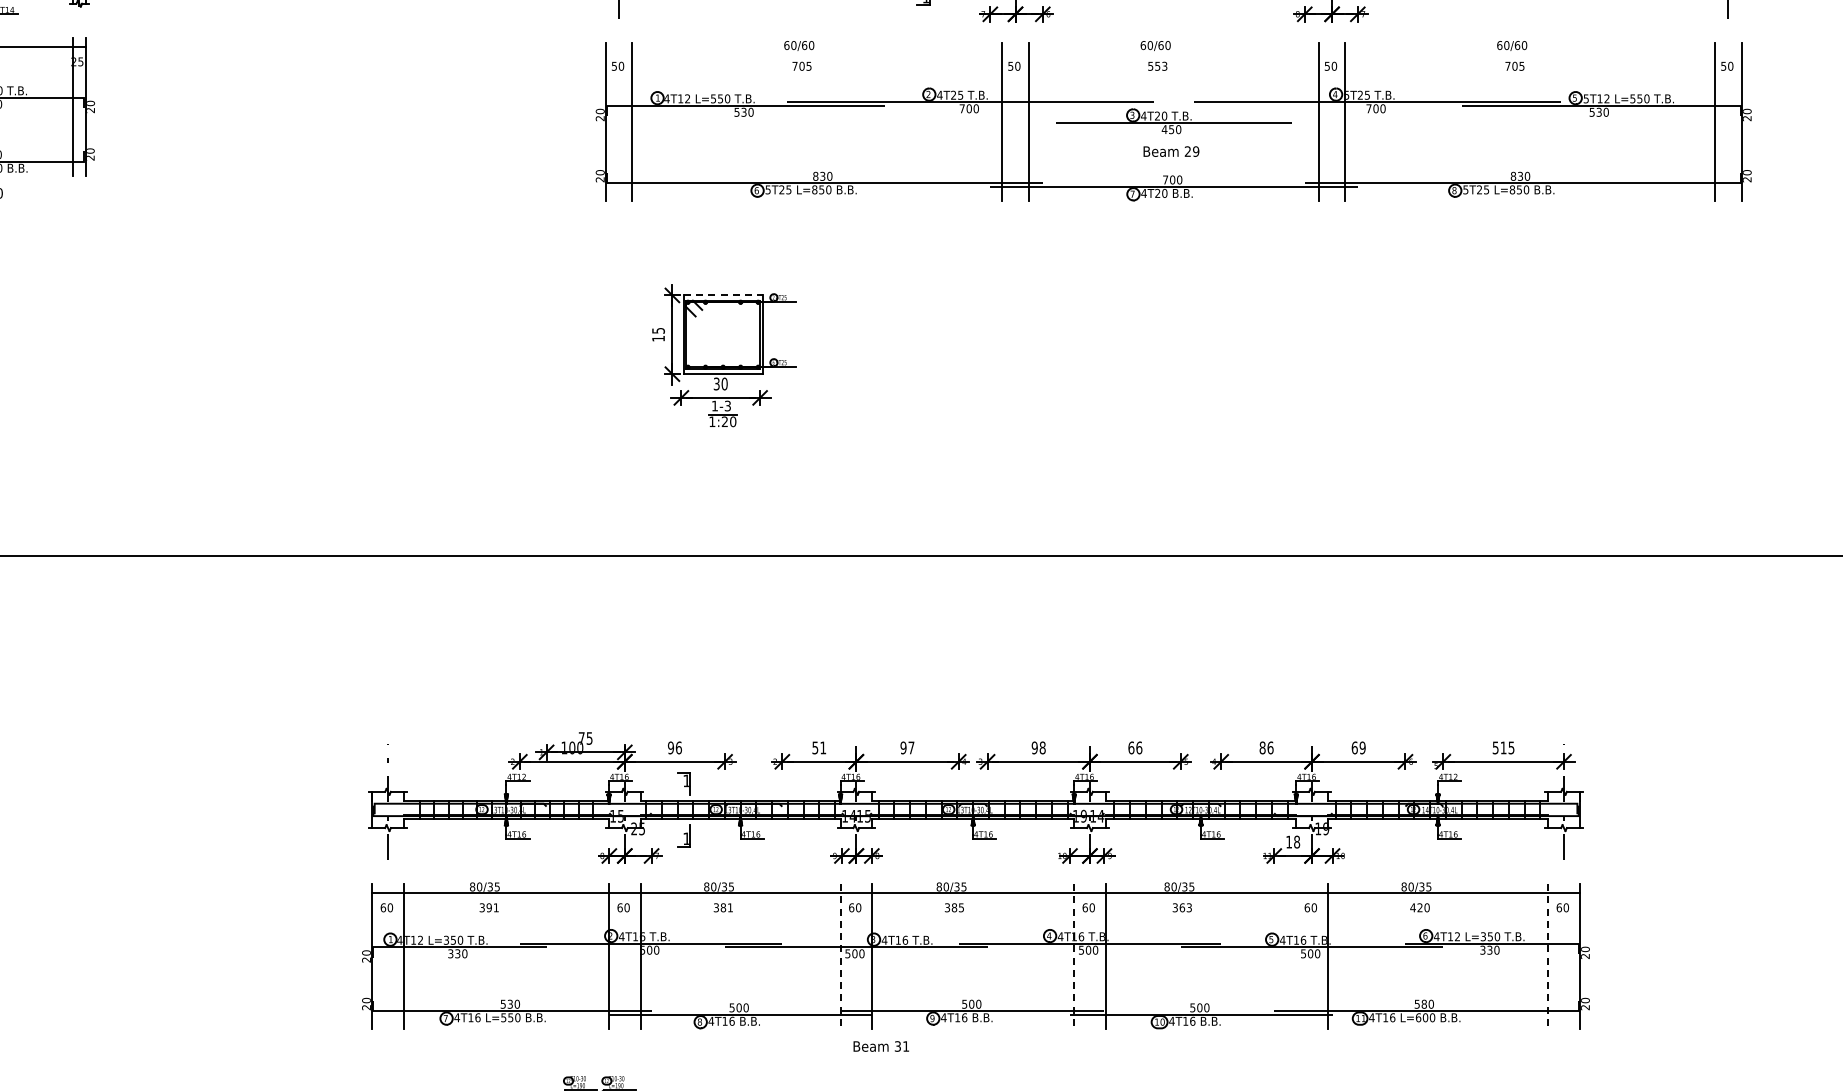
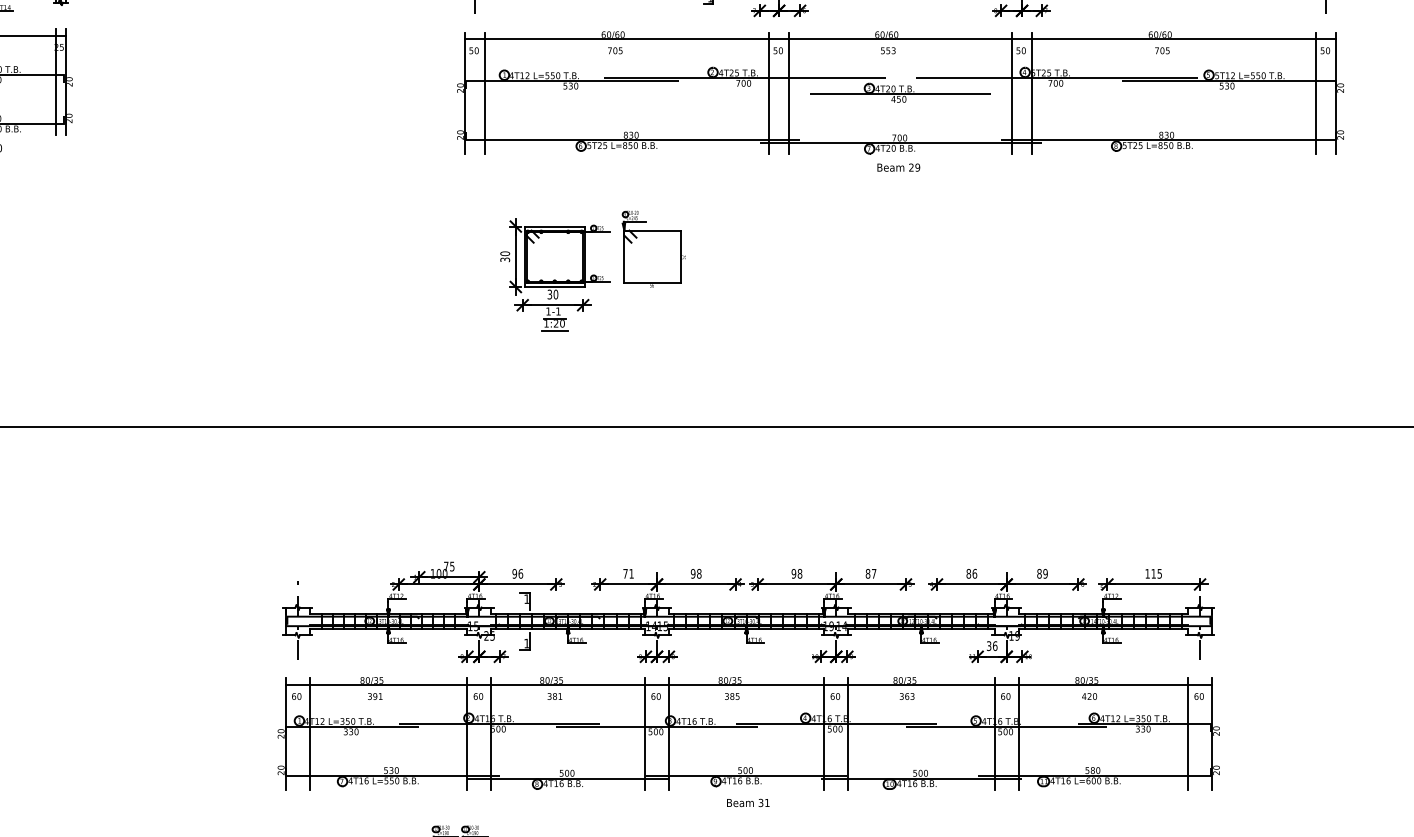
line: (1173, 51) -> (900, 39), added
text: (1171, 151) -> (898, 167), moved
line: (723, 295) -> (555, 226), dashed -> solid
part: (851, 324) -> (653, 248), added
text: (658, 334) -> (505, 256), 15 -> 30
text: (727, 405) -> (558, 311), 1-3 -> 1-1
line: (723, 431) -> (555, 331), added
text: (815, 747) -> (625, 573), 51 -> 71
text: (911, 747) -> (699, 573), 97 -> 98
text: (1135, 747) -> (871, 573), 66 -> 87
text: (1354, 747) -> (1039, 573), 69 -> 89
text: (1495, 747) -> (1147, 573), 515 -> 115
text: (1293, 841) -> (992, 645), 18 -> 36
line: (840, 956) -> (644, 733), dashed -> solid
line: (1074, 956) -> (824, 733), dashed -> solid
line: (1296, 956) -> (994, 733), added
line: (1548, 956) -> (1188, 733), dashed -> solid
text: (880, 1046) -> (747, 802), moved

